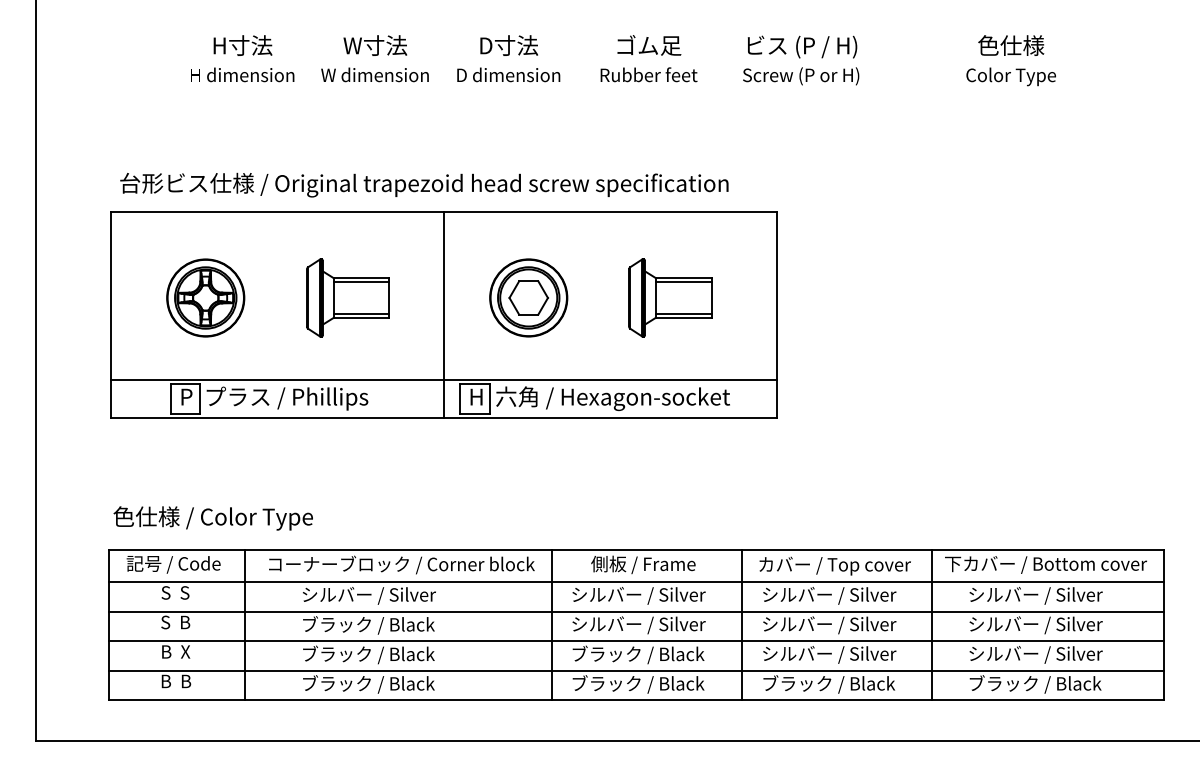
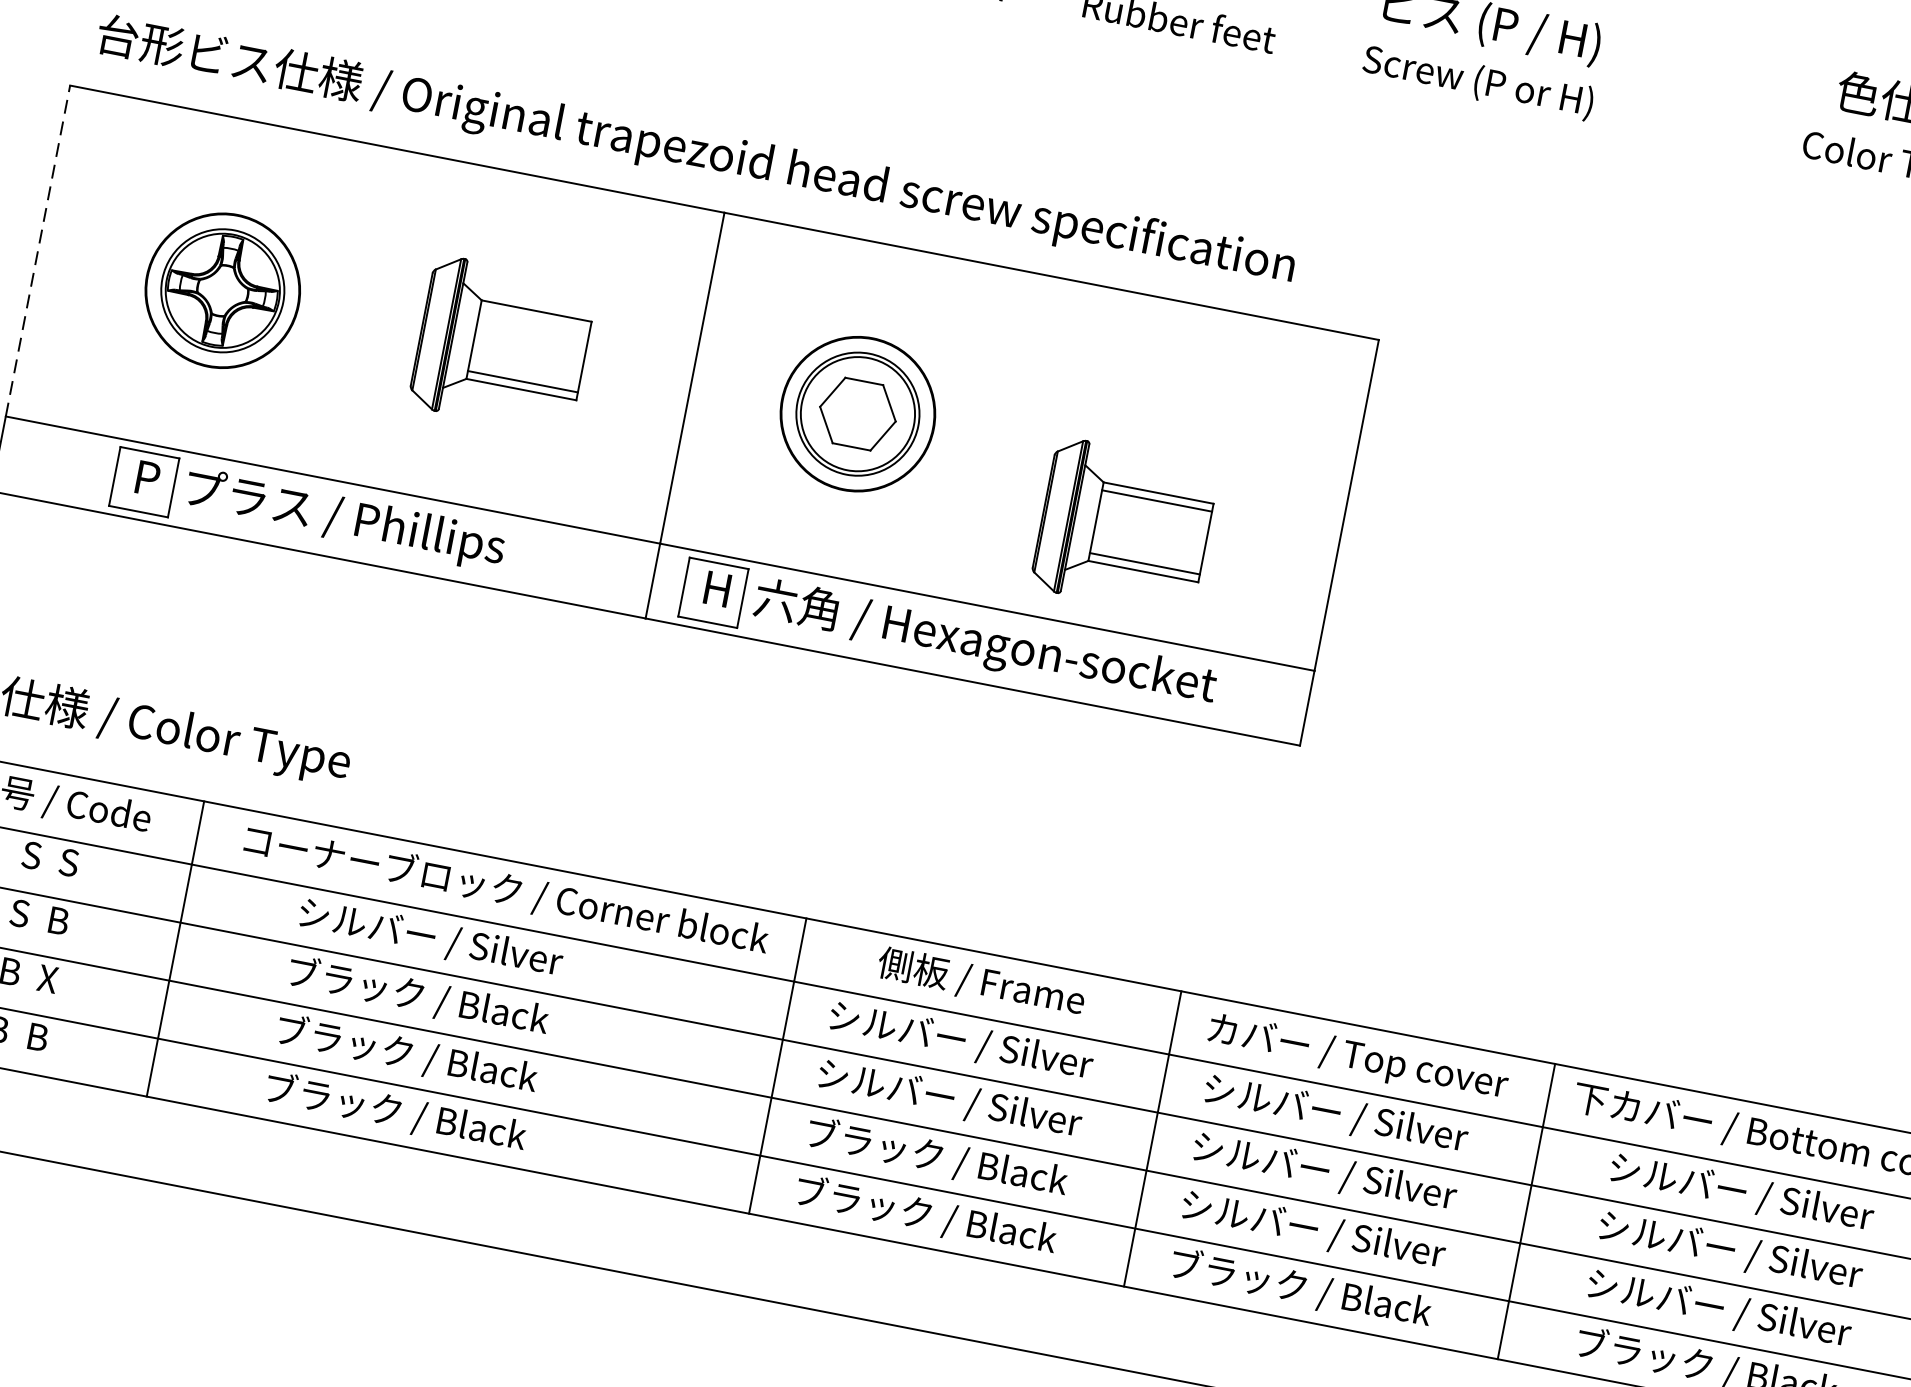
line: (361, 282) -> (534, 319), removed
line: (111, 295) -> (38, 249), solid -> dashed
part: (670, 297) -> (1125, 526), moved

